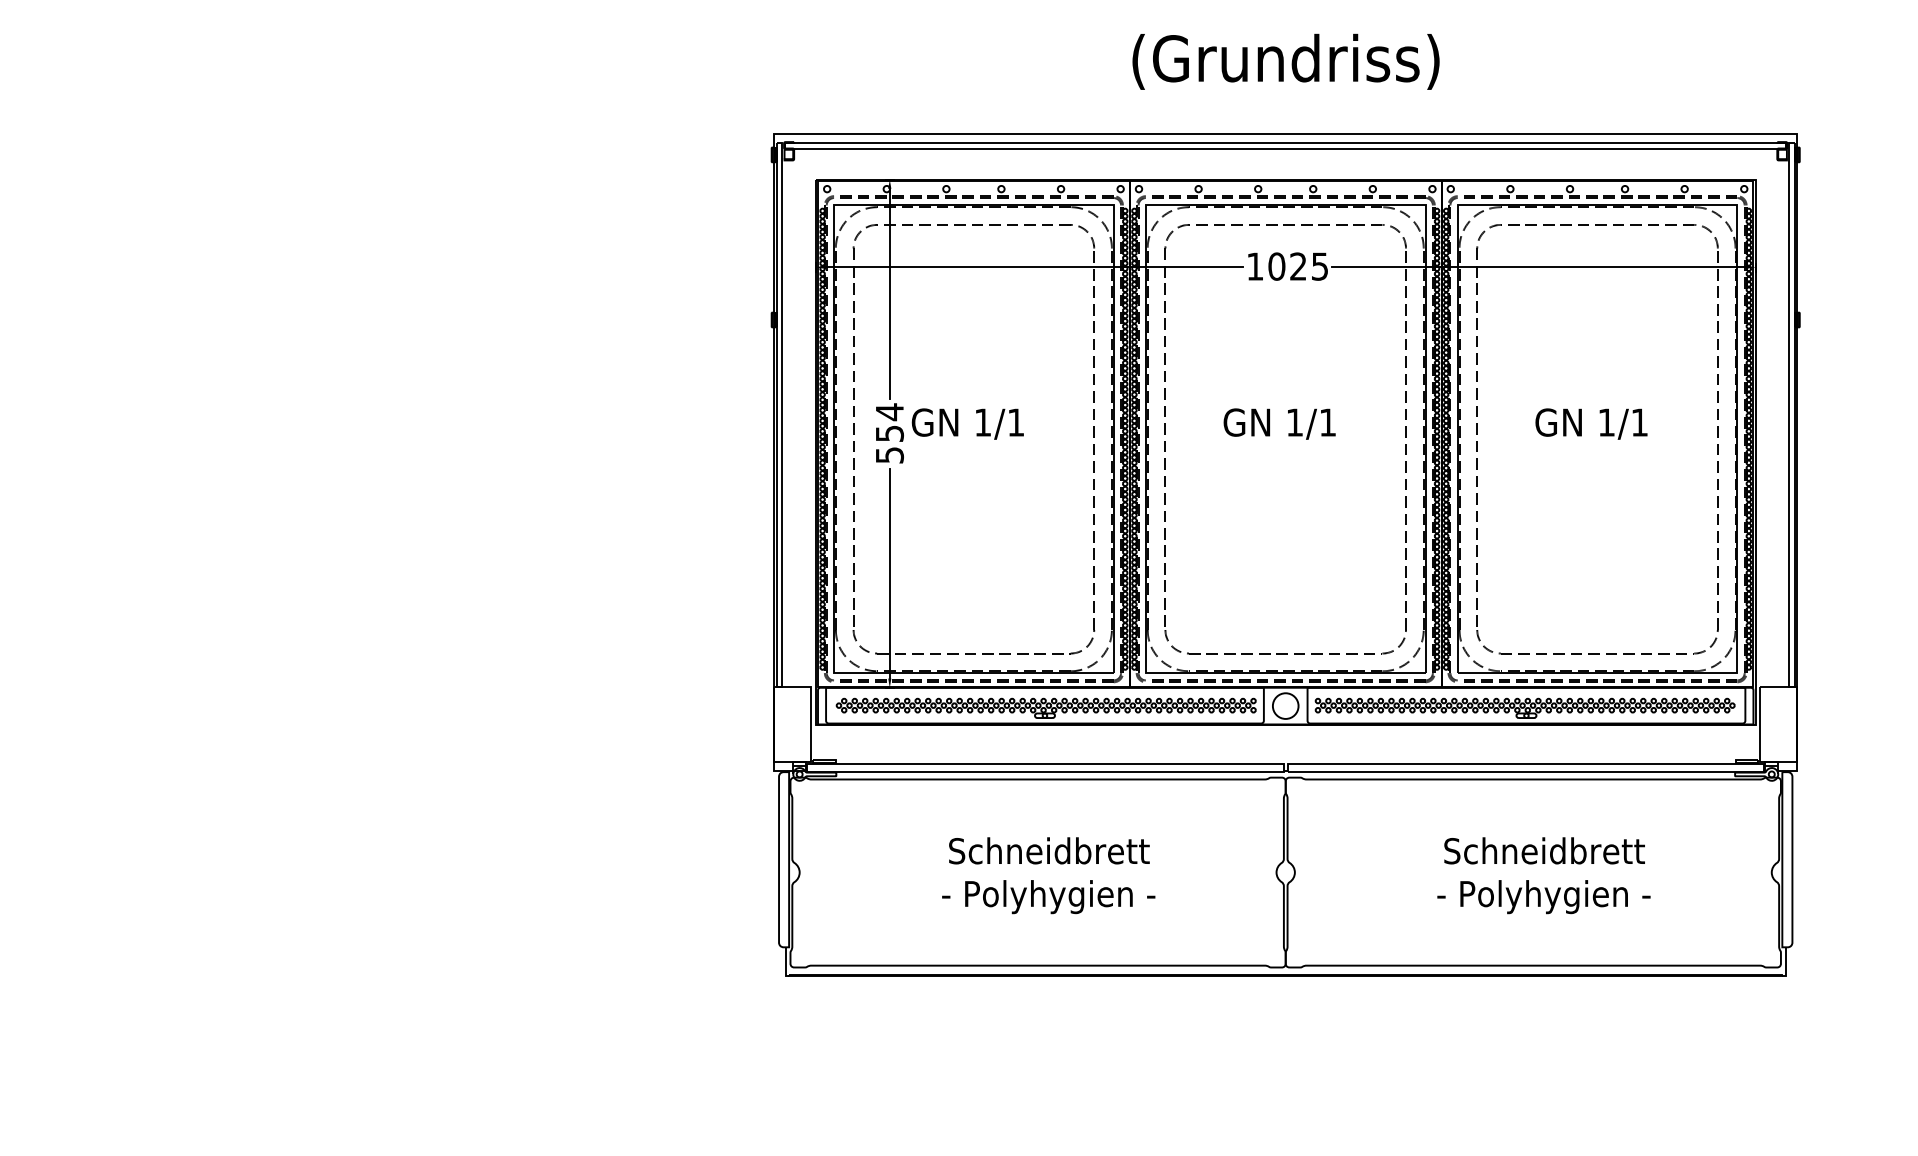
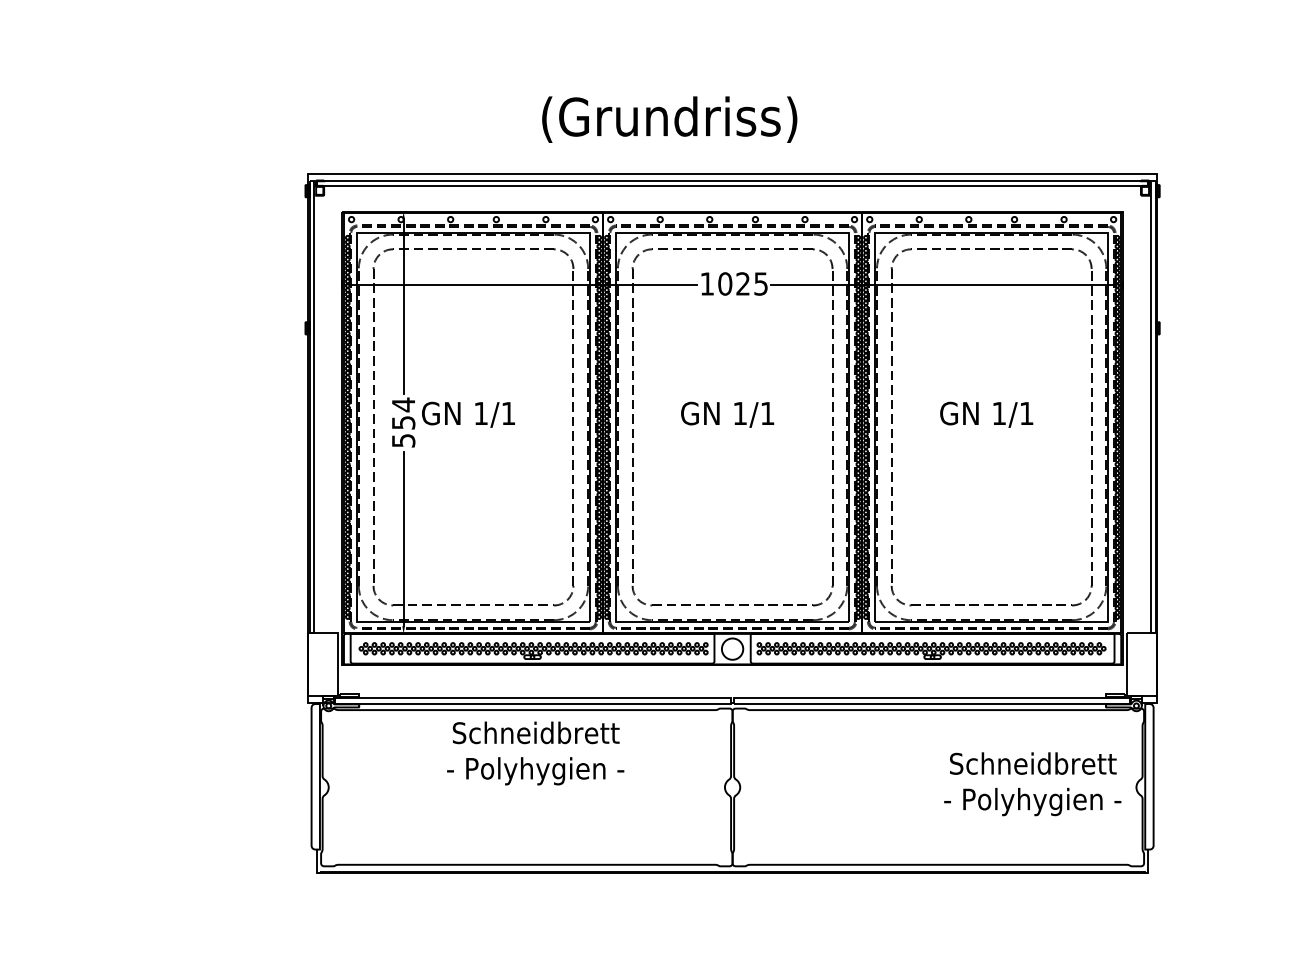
text: (1285, 61) -> (669, 119), moved
text: (1048, 875) -> (535, 753), moved
text: (1543, 875) -> (1032, 784), moved

